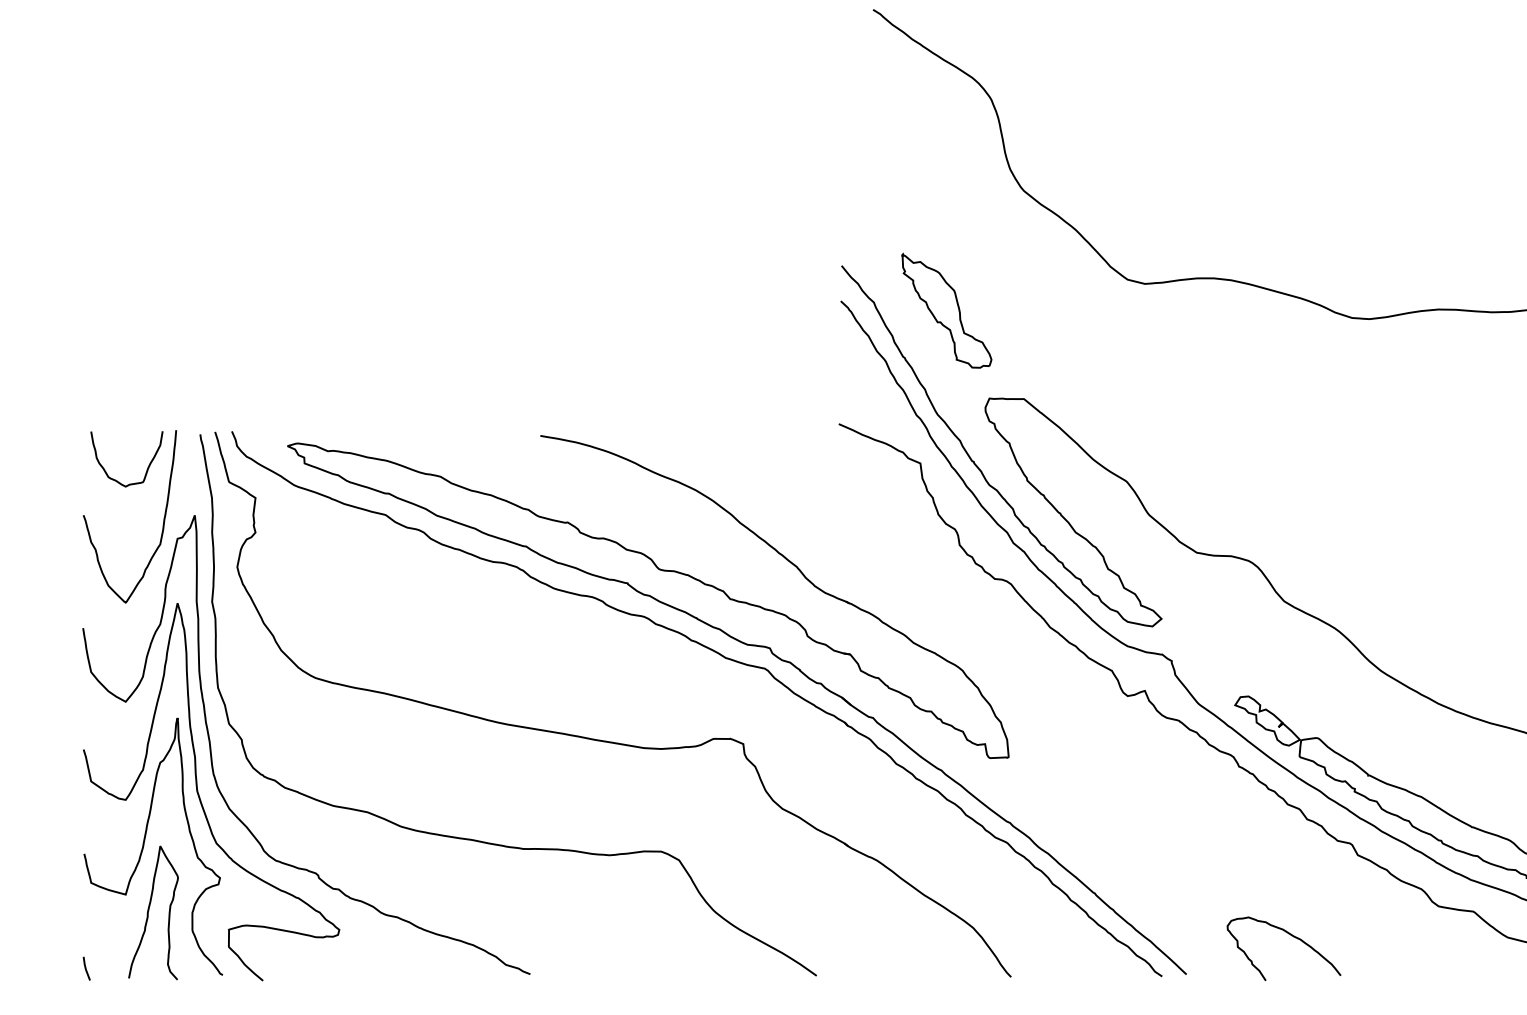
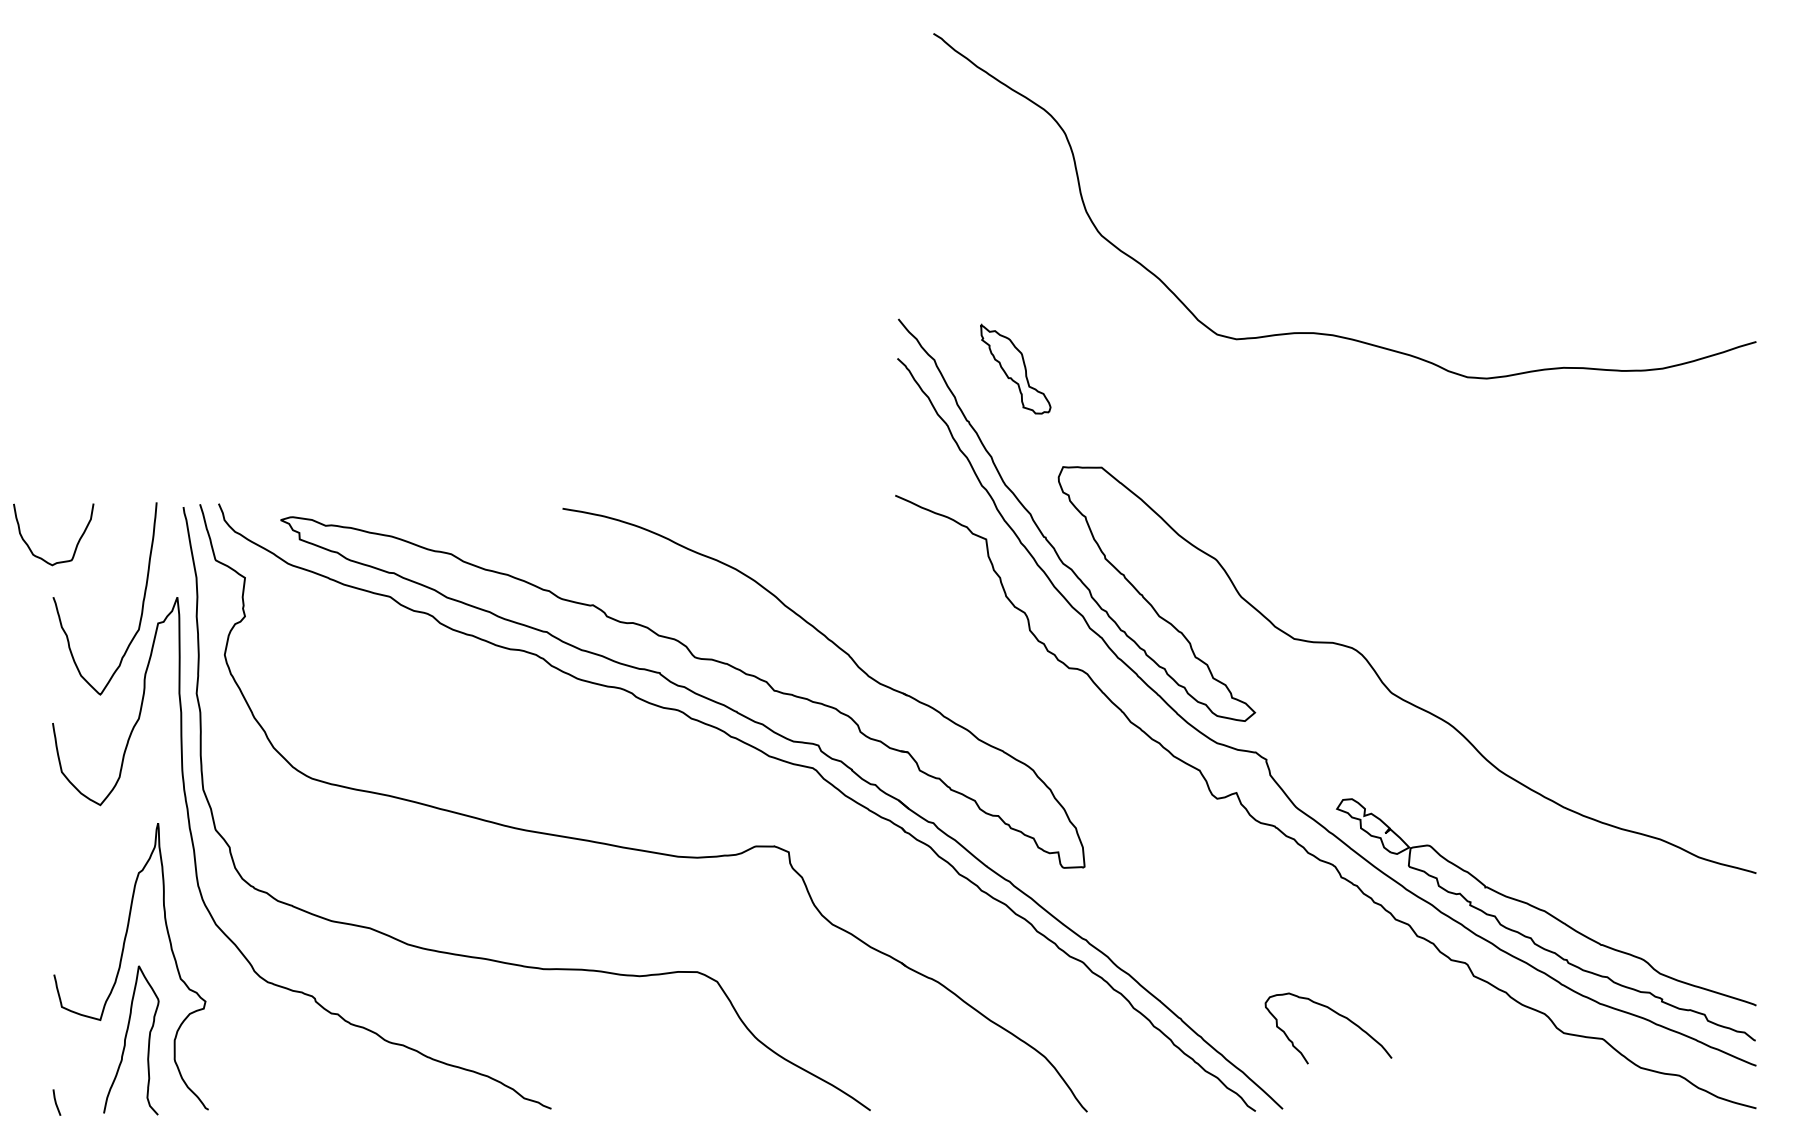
part: (946, 310) -> (1015, 368), size x0.7
curve: (146, 469) -> (75, 546), moved
curve: (199, 794) -> (182, 908), removed
curve: (1292, 937) -> (1338, 1015), moved

